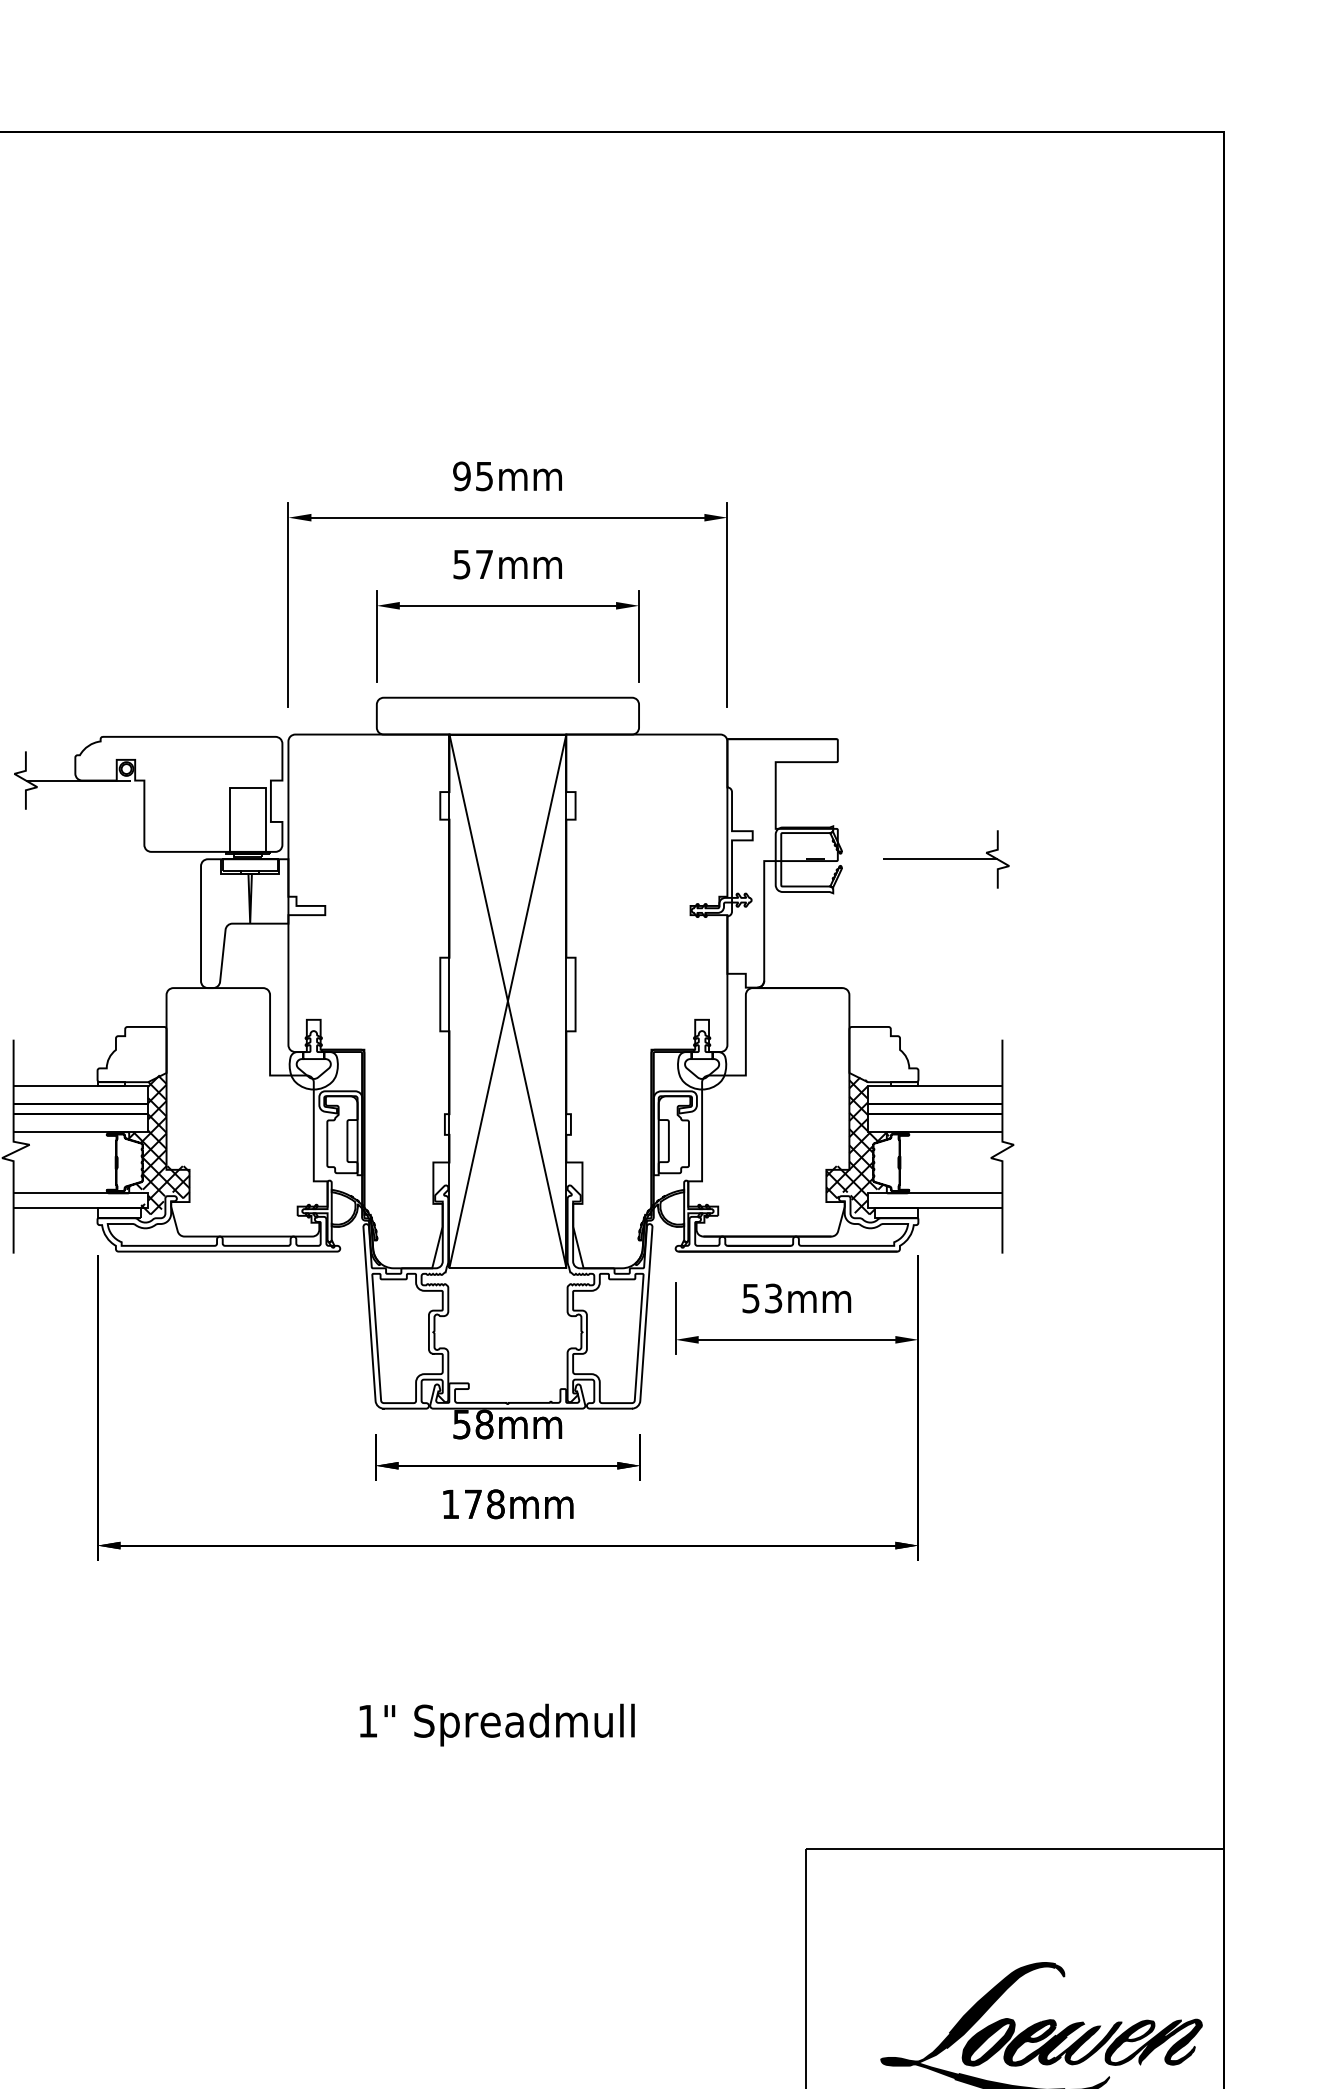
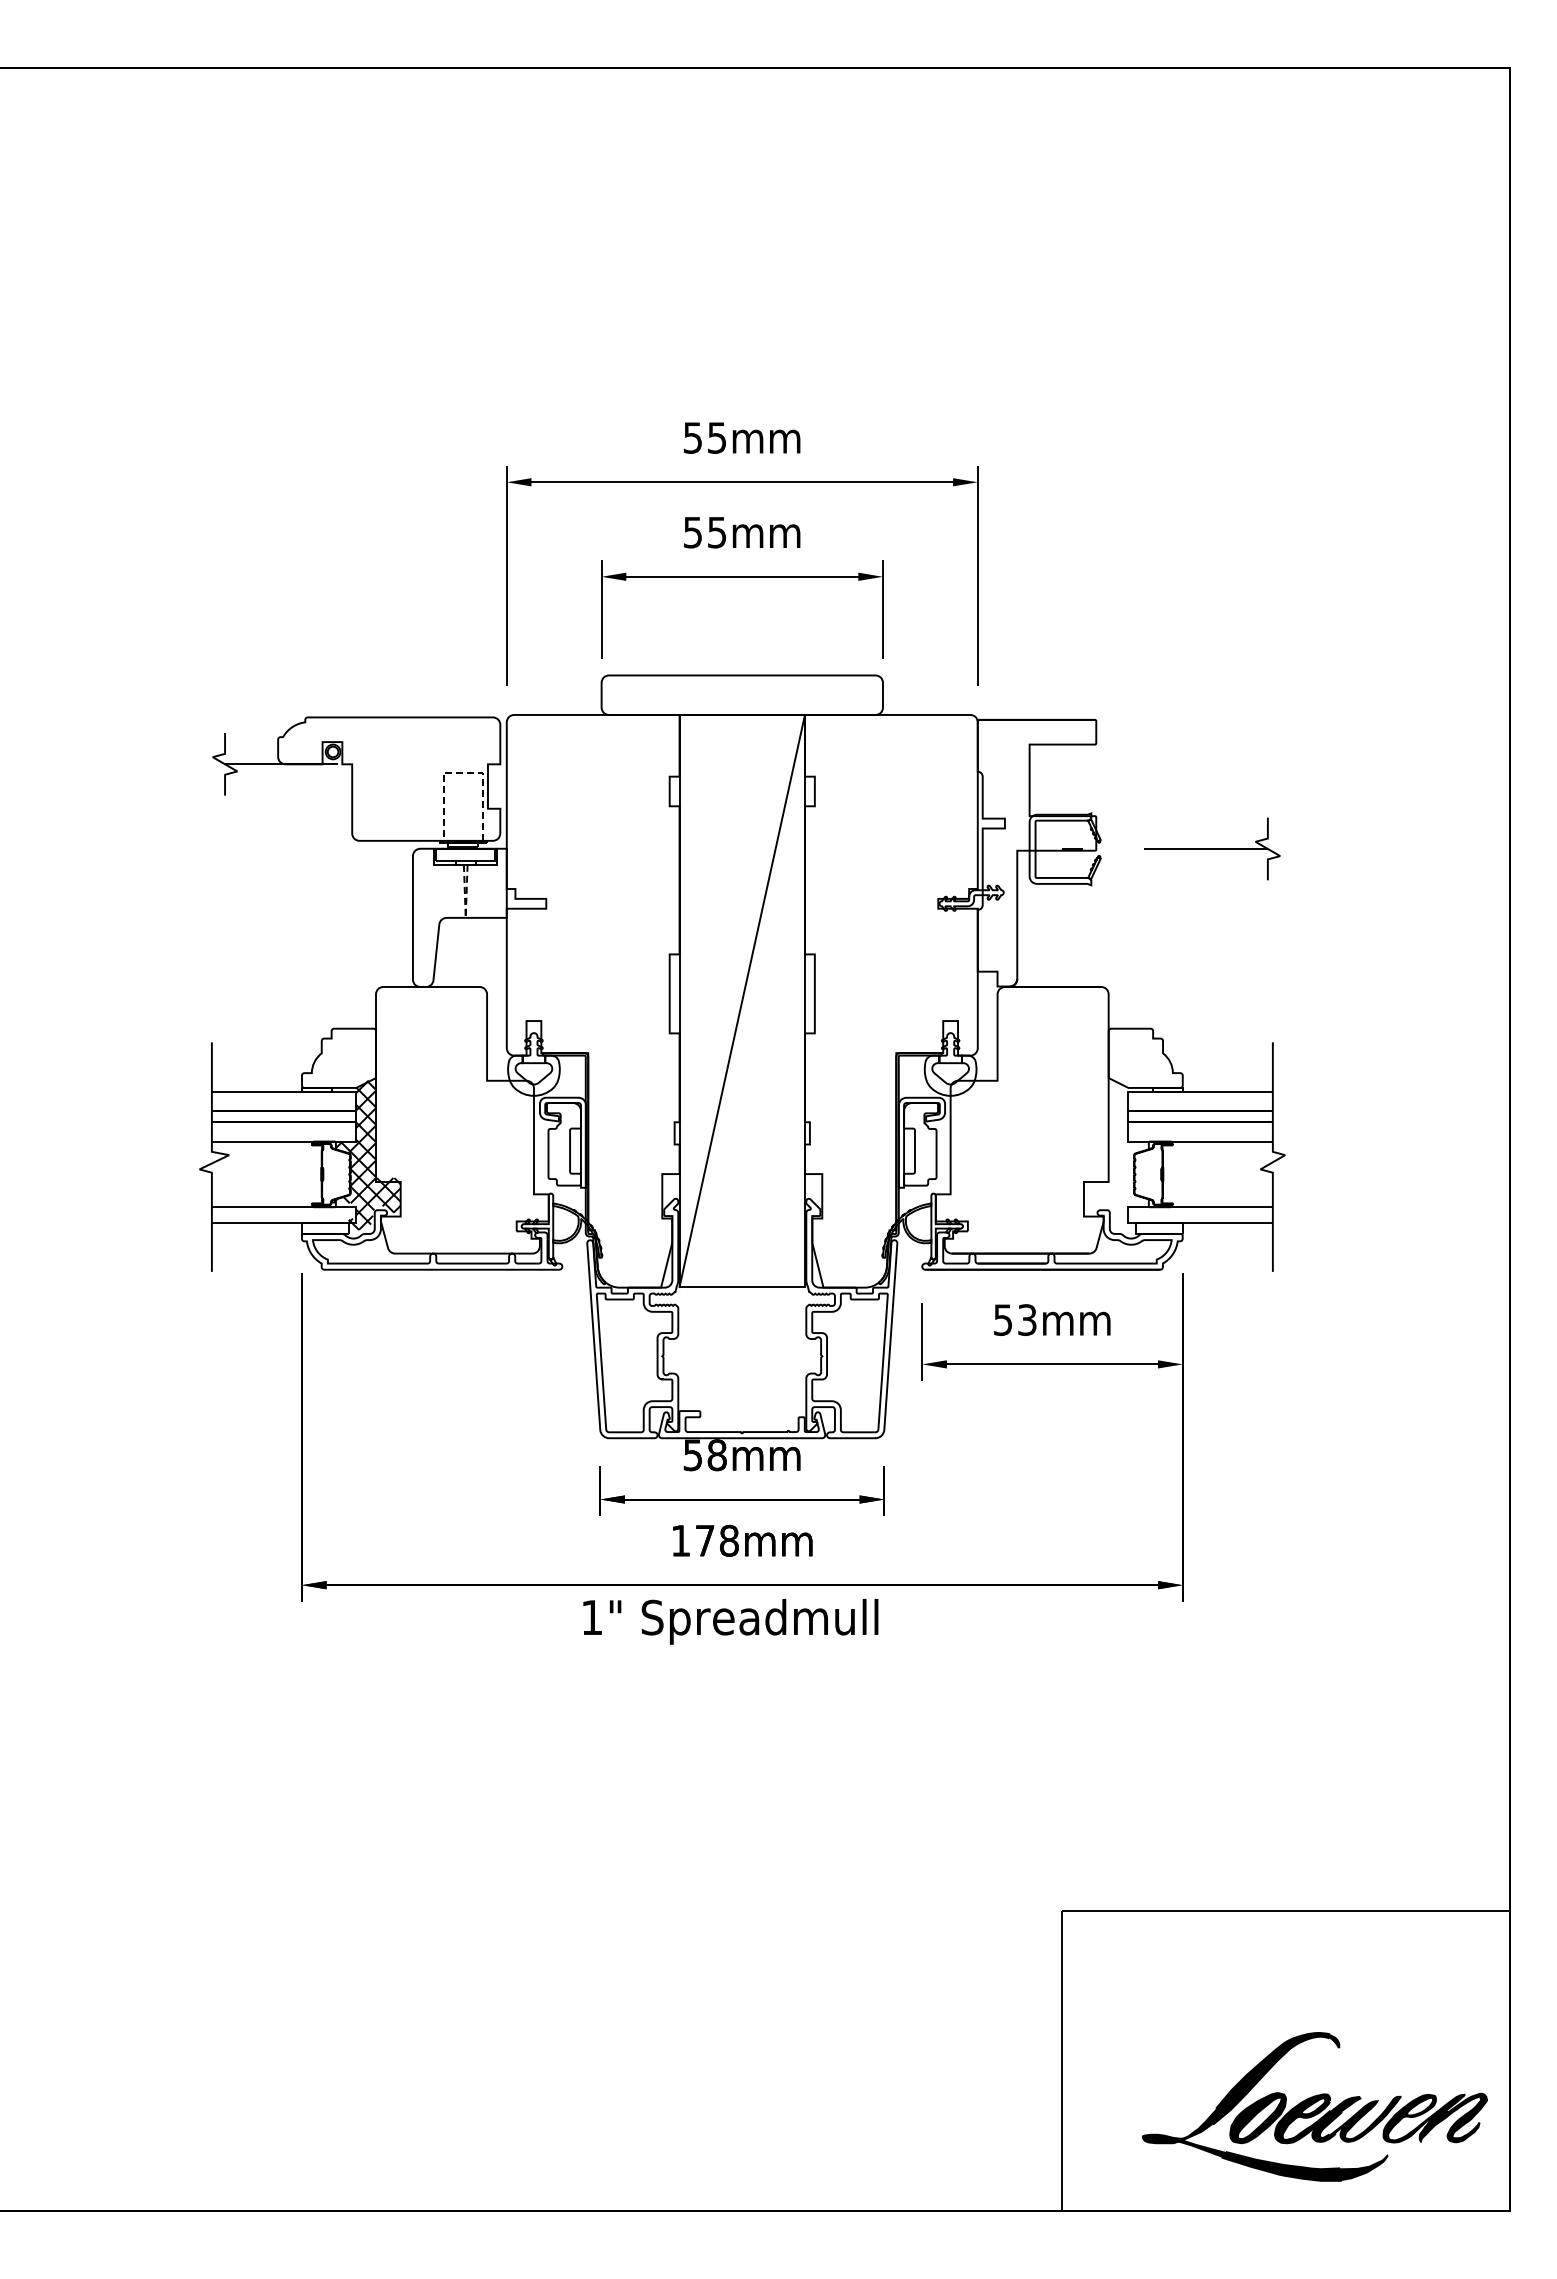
text: (461, 475) -> (692, 437), 95mm -> 55mm
text: (484, 564) -> (717, 532), 57mm -> 55mm
line: (248, 788) -> (463, 772), solid -> dashed
line: (249, 923) -> (465, 917), solid -> dashed
line: (507, 1000) -> (741, 1000), removed
hatch: (857, 1143) -> (1117, 1153), removed
text: (496, 1724) -> (730, 1621), moved

